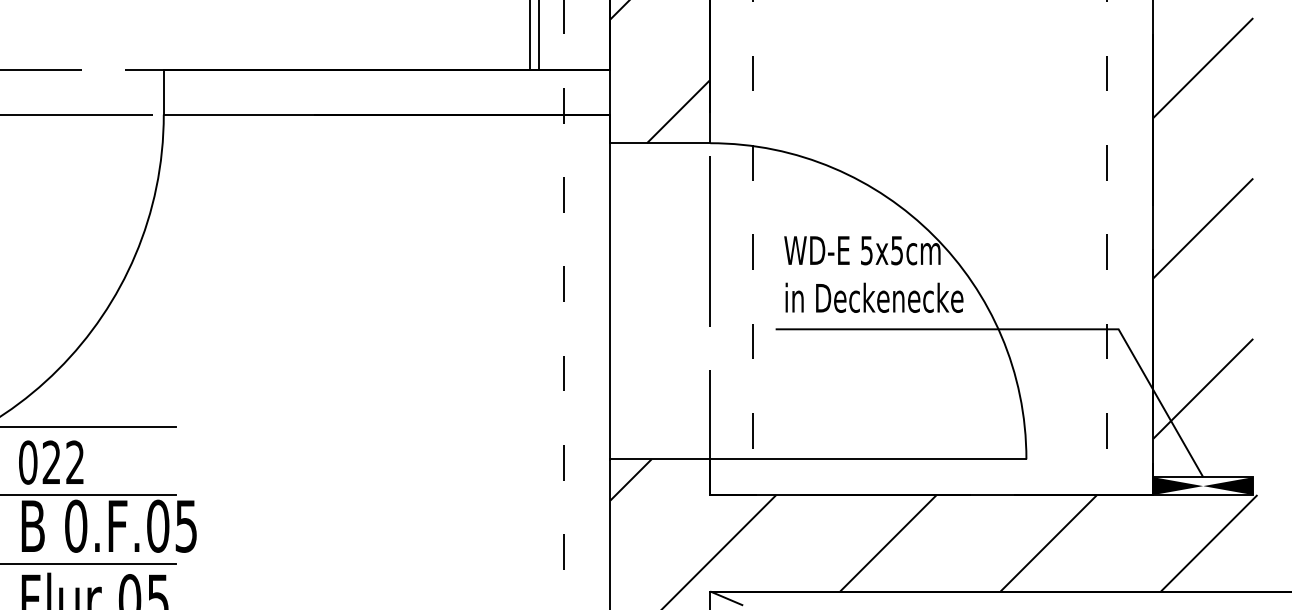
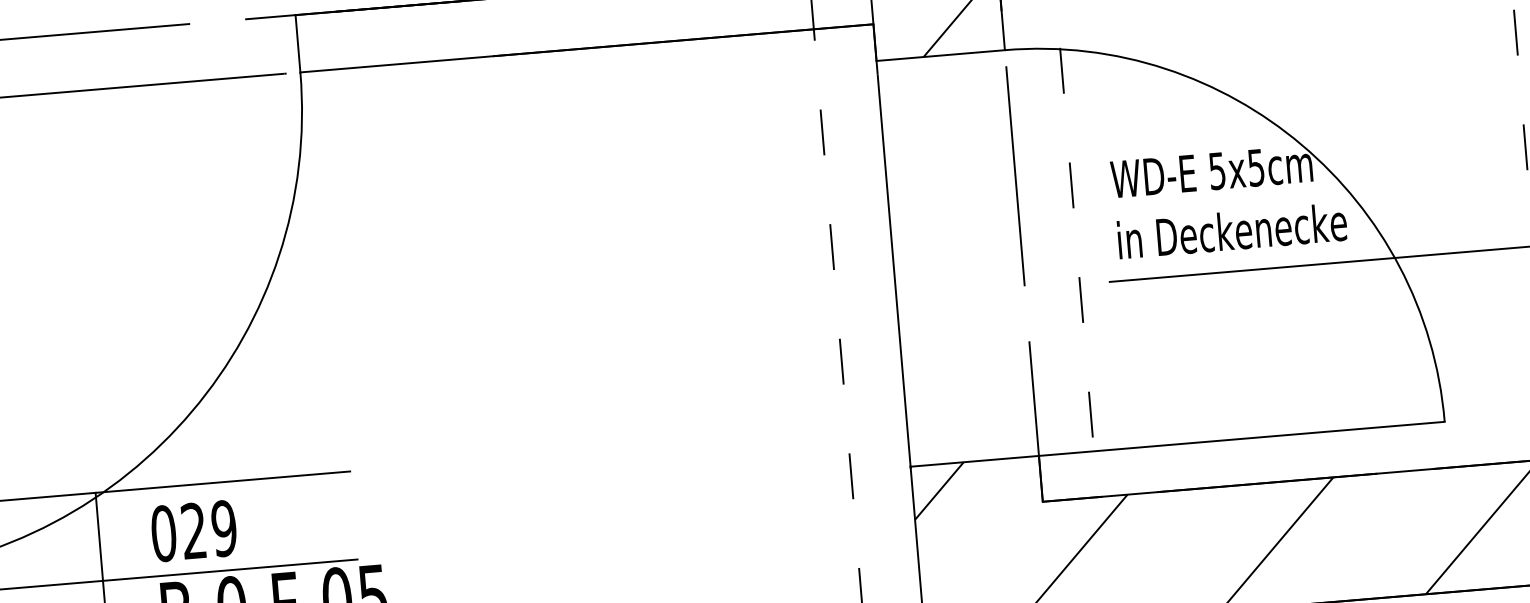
text: (75, 462) -> (224, 528), 022 -> 029

